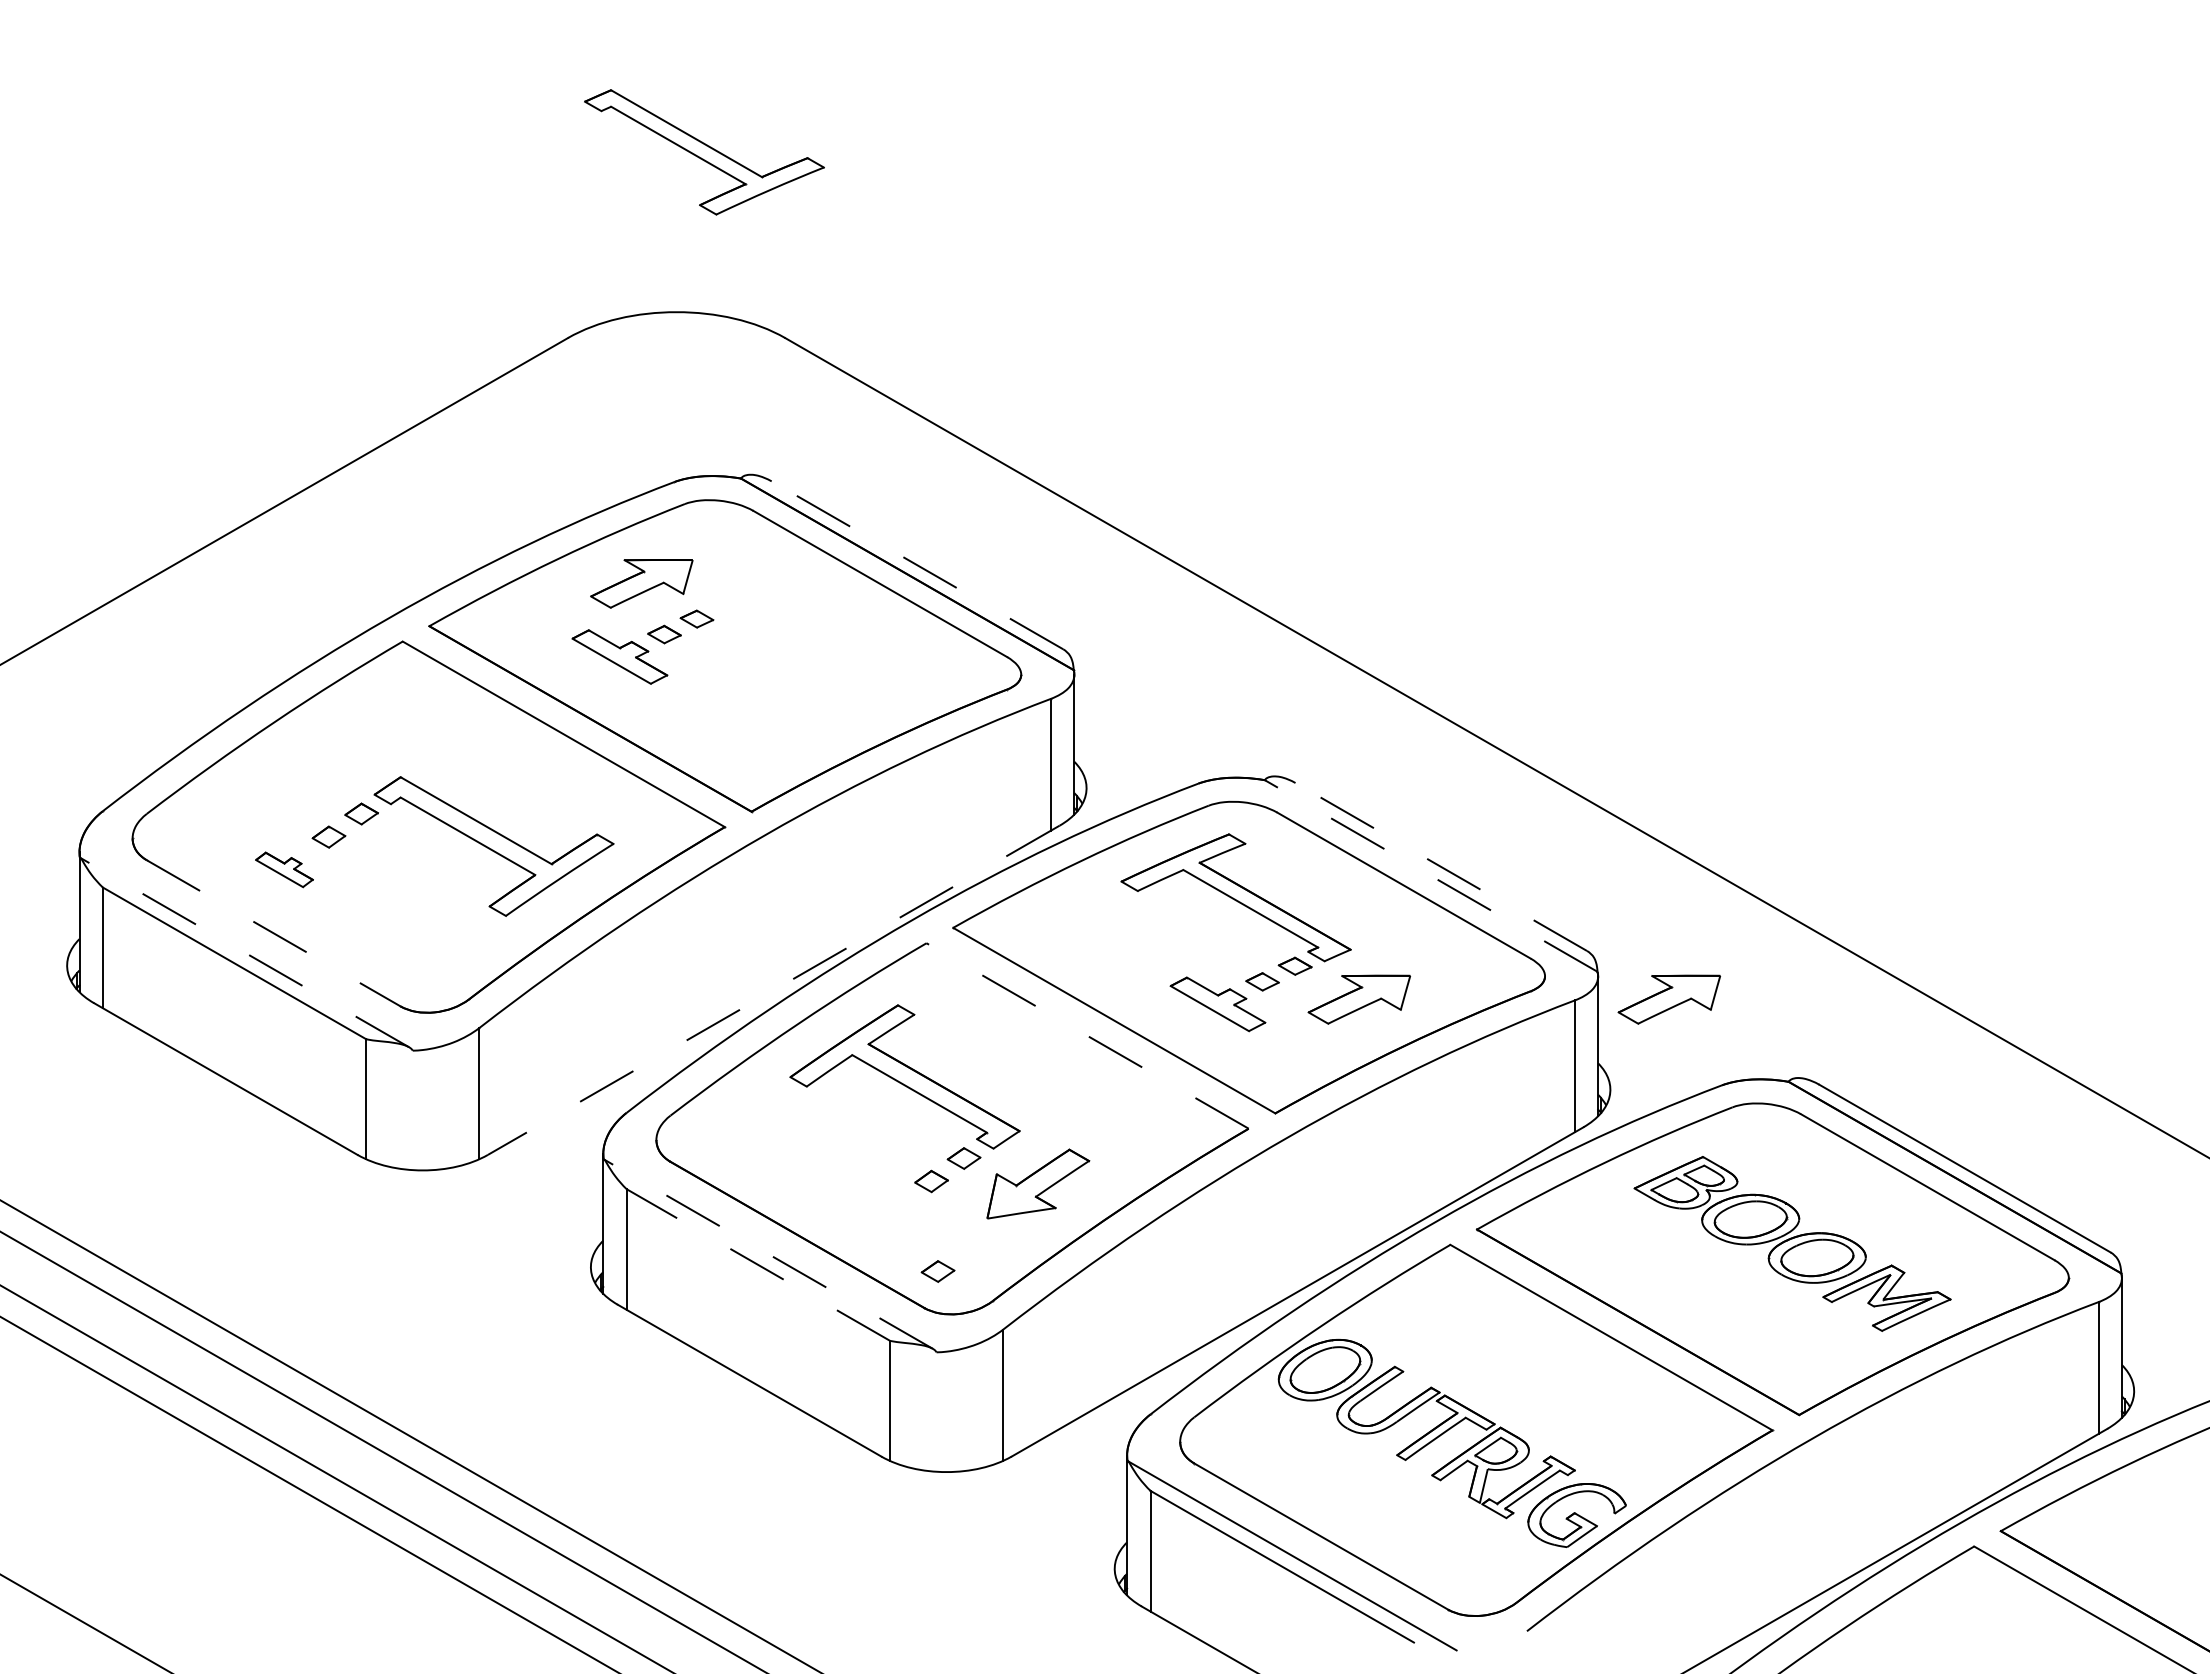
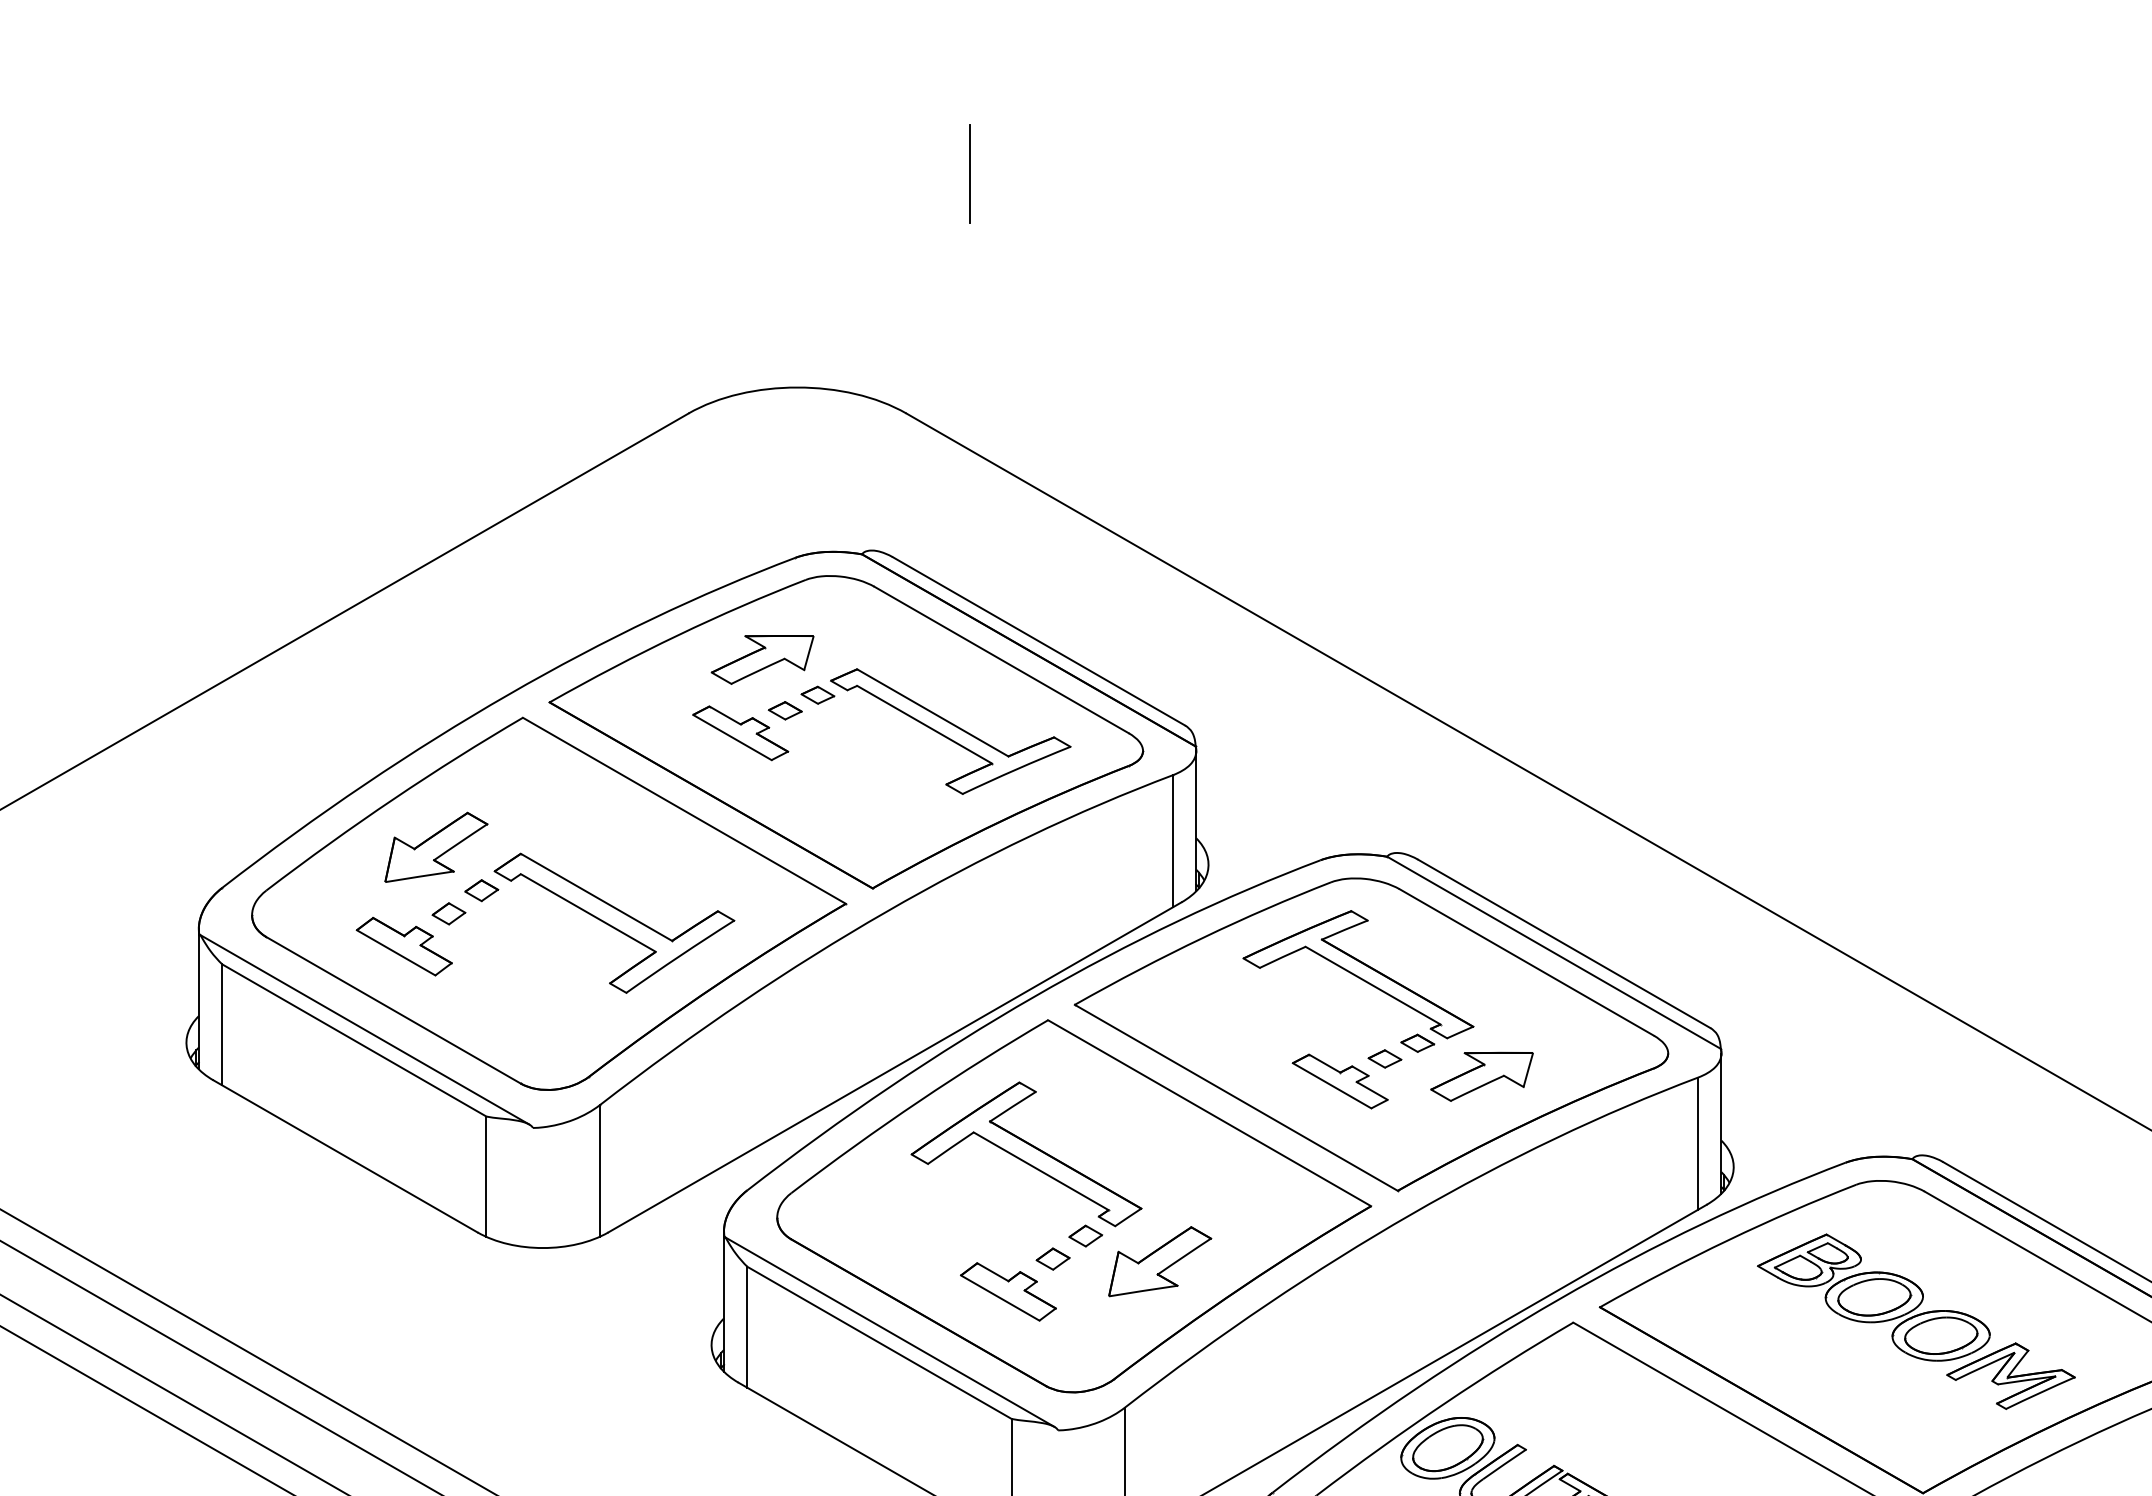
line: (847, 99) -> (968, 174), added
part: (704, 152) -> (950, 731), moved
line: (917, 565) -> (1039, 641), dashed -> solid
part: (316, 770) -> (436, 847), added
line: (1440, 866) -> (1563, 943), dashed -> solid
part: (284, 869) -> (404, 946), size x1.67
line: (1431, 875) -> (1554, 952), dashed -> solid
line: (274, 933) -> (394, 1010), dashed -> solid
line: (244, 952) -> (364, 1029), dashed -> solid
line: (773, 990) -> (894, 1067), dashed -> solid
part: (1668, 999) -> (1791, 1076), removed
line: (1087, 1035) -> (1209, 1112), dashed -> solid
part: (886, 1213) -> (1007, 1291), added
line: (768, 1254) -> (889, 1332), dashed -> solid
line: (758, 1264) -> (879, 1342), dashed -> solid
part: (937, 1271) -> (1059, 1349), removed

